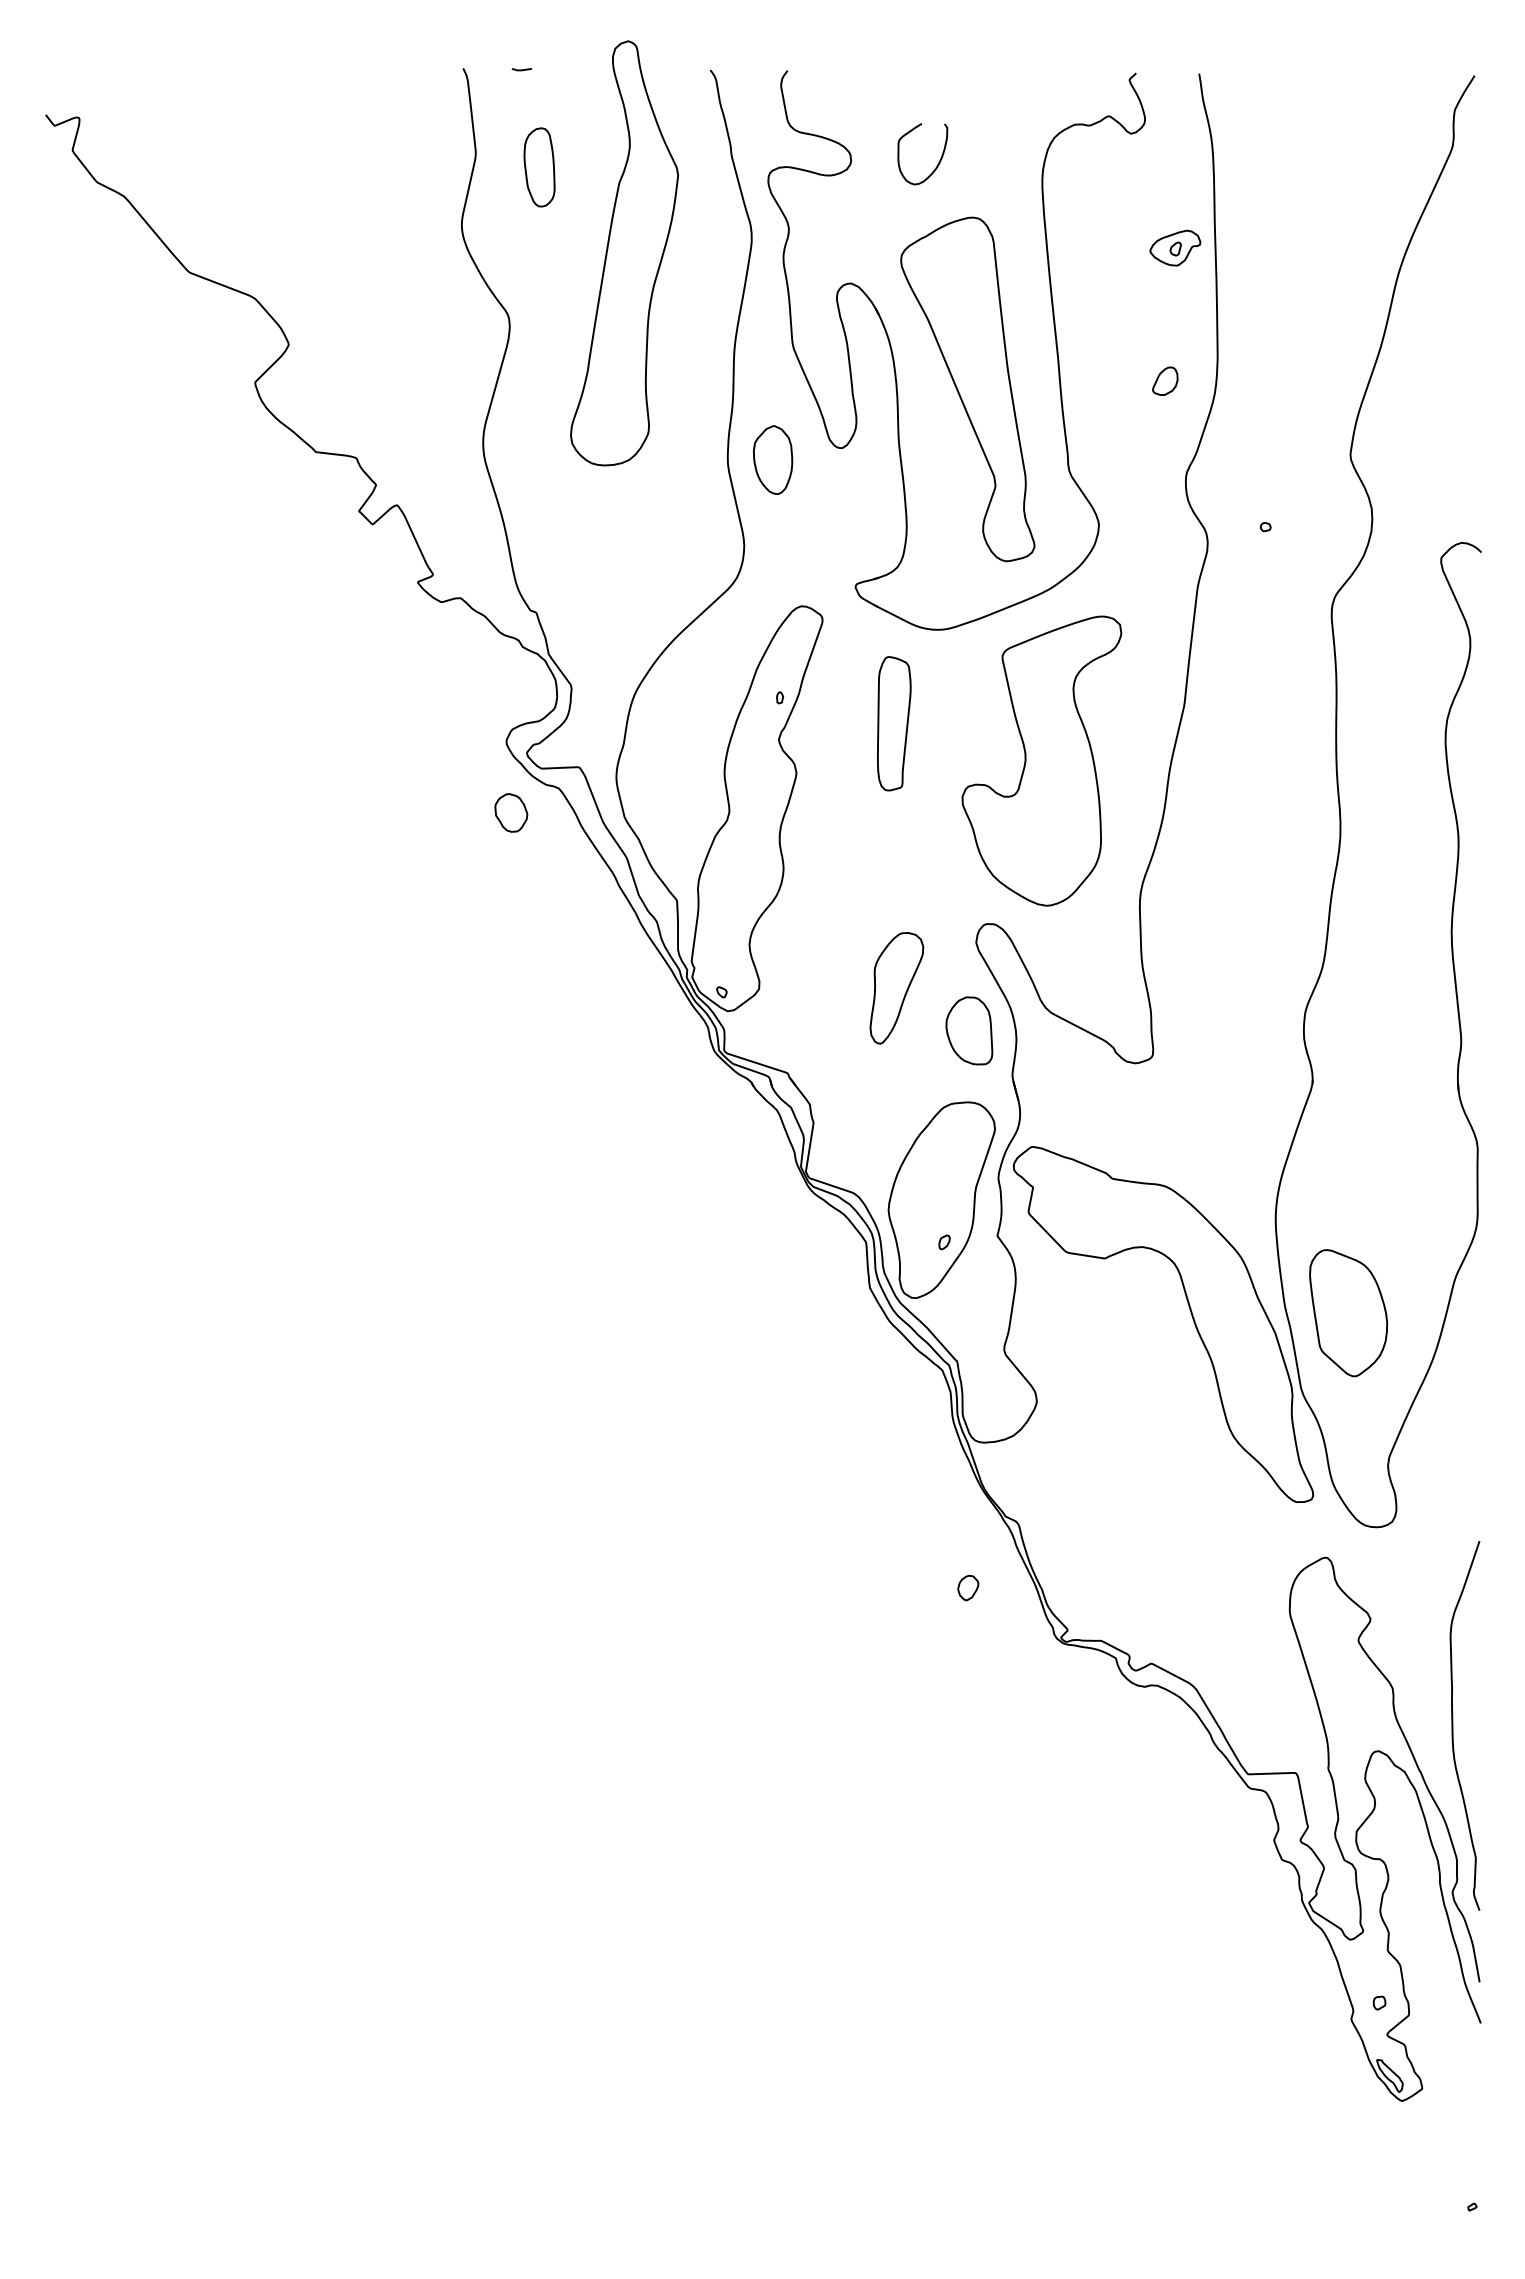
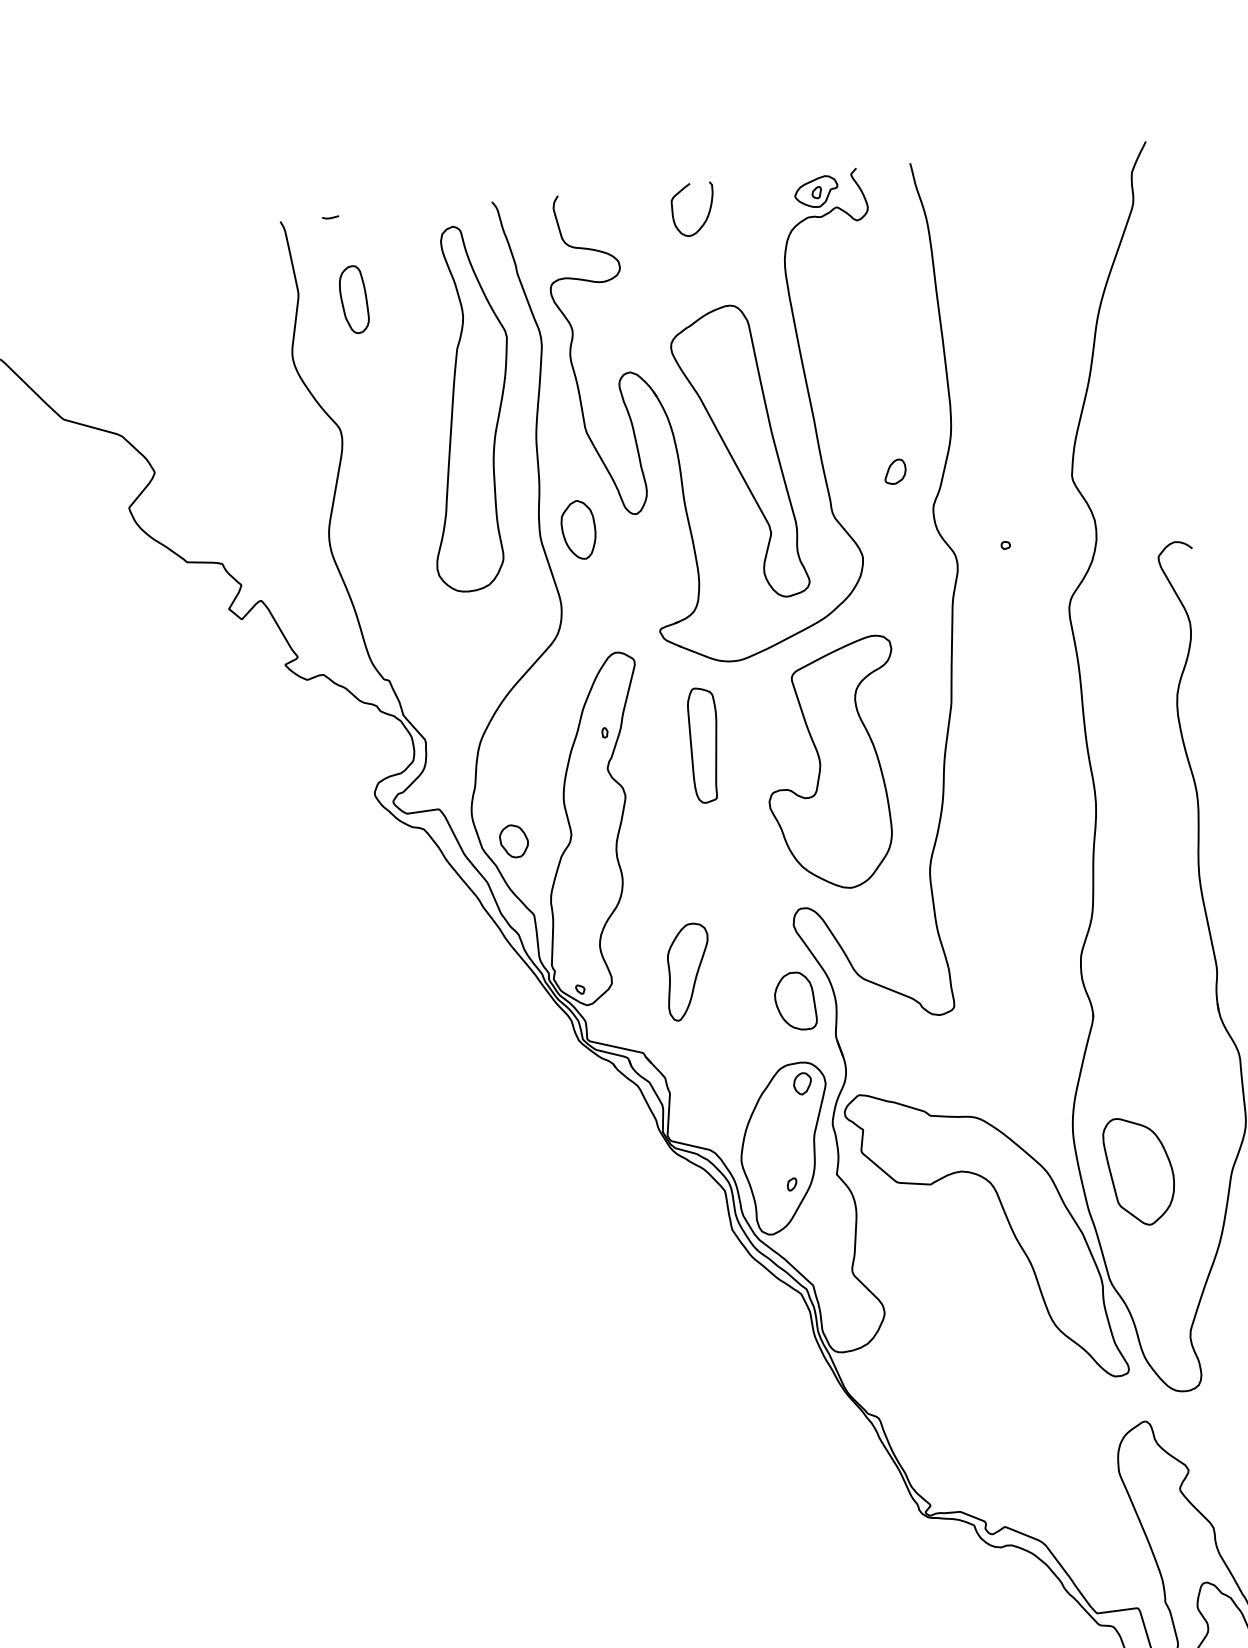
curve: (938, 162) -> (707, 215), moved
part: (1175, 247) -> (816, 191), moved
part: (624, 253) -> (467, 408), moved
part: (1165, 380) -> (895, 471), moved
part: (511, 812) -> (514, 840), moved
part: (896, 988) -> (688, 972), moved
part: (1348, 1313) -> (1139, 1171), moved
part: (968, 1588) -> (802, 1084), moved

